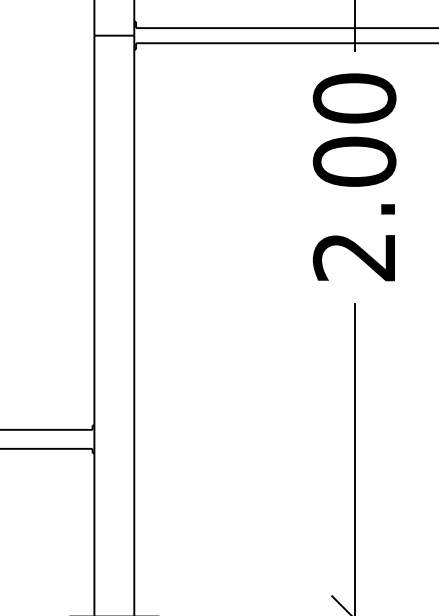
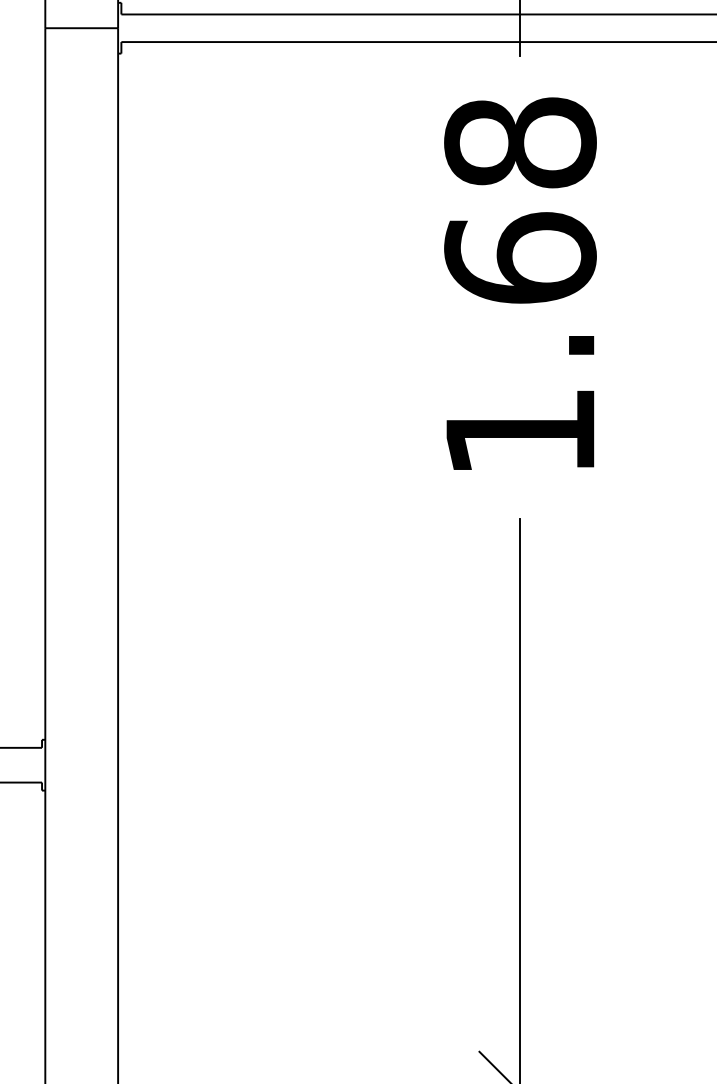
text: (354, 177) -> (520, 287), 2.00 -> 1.68

